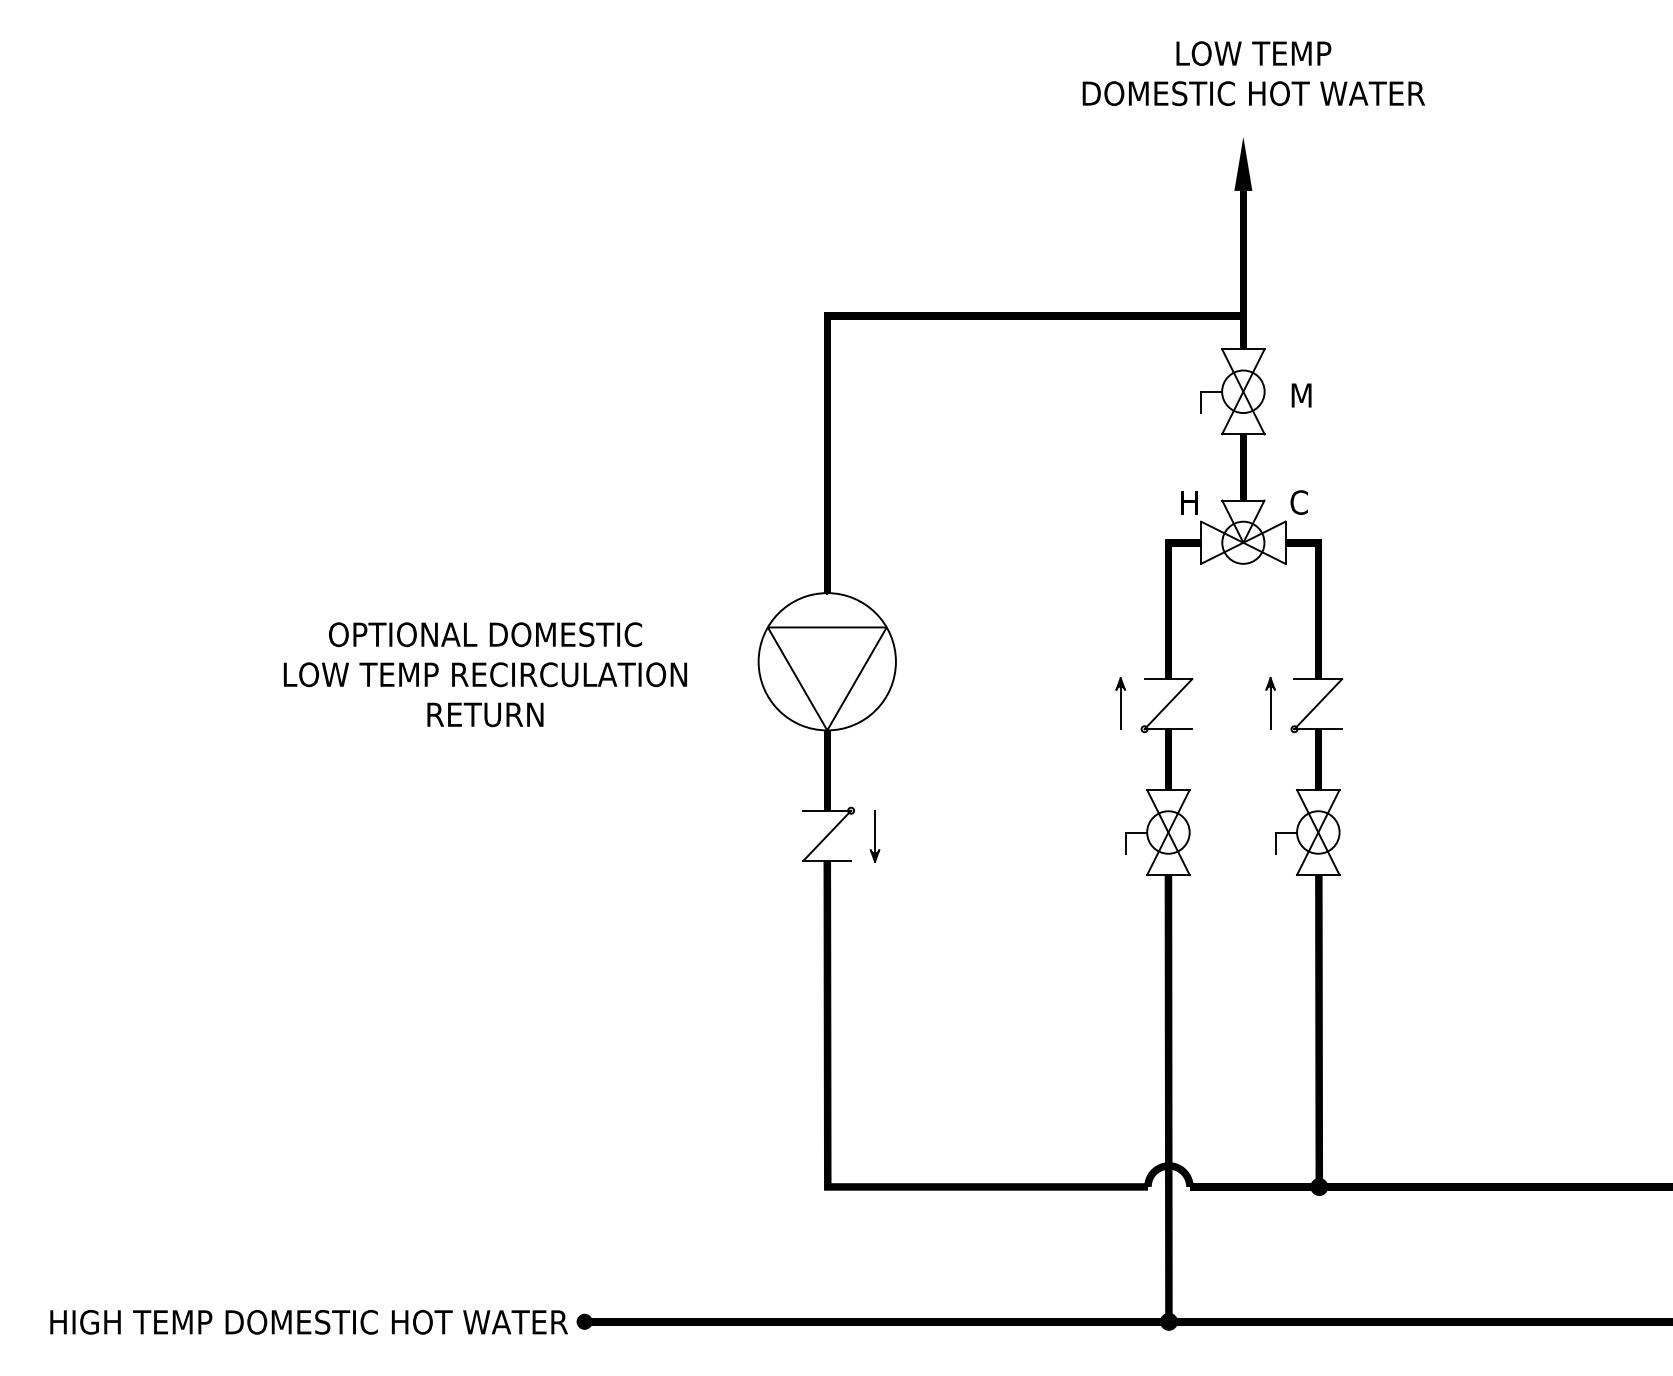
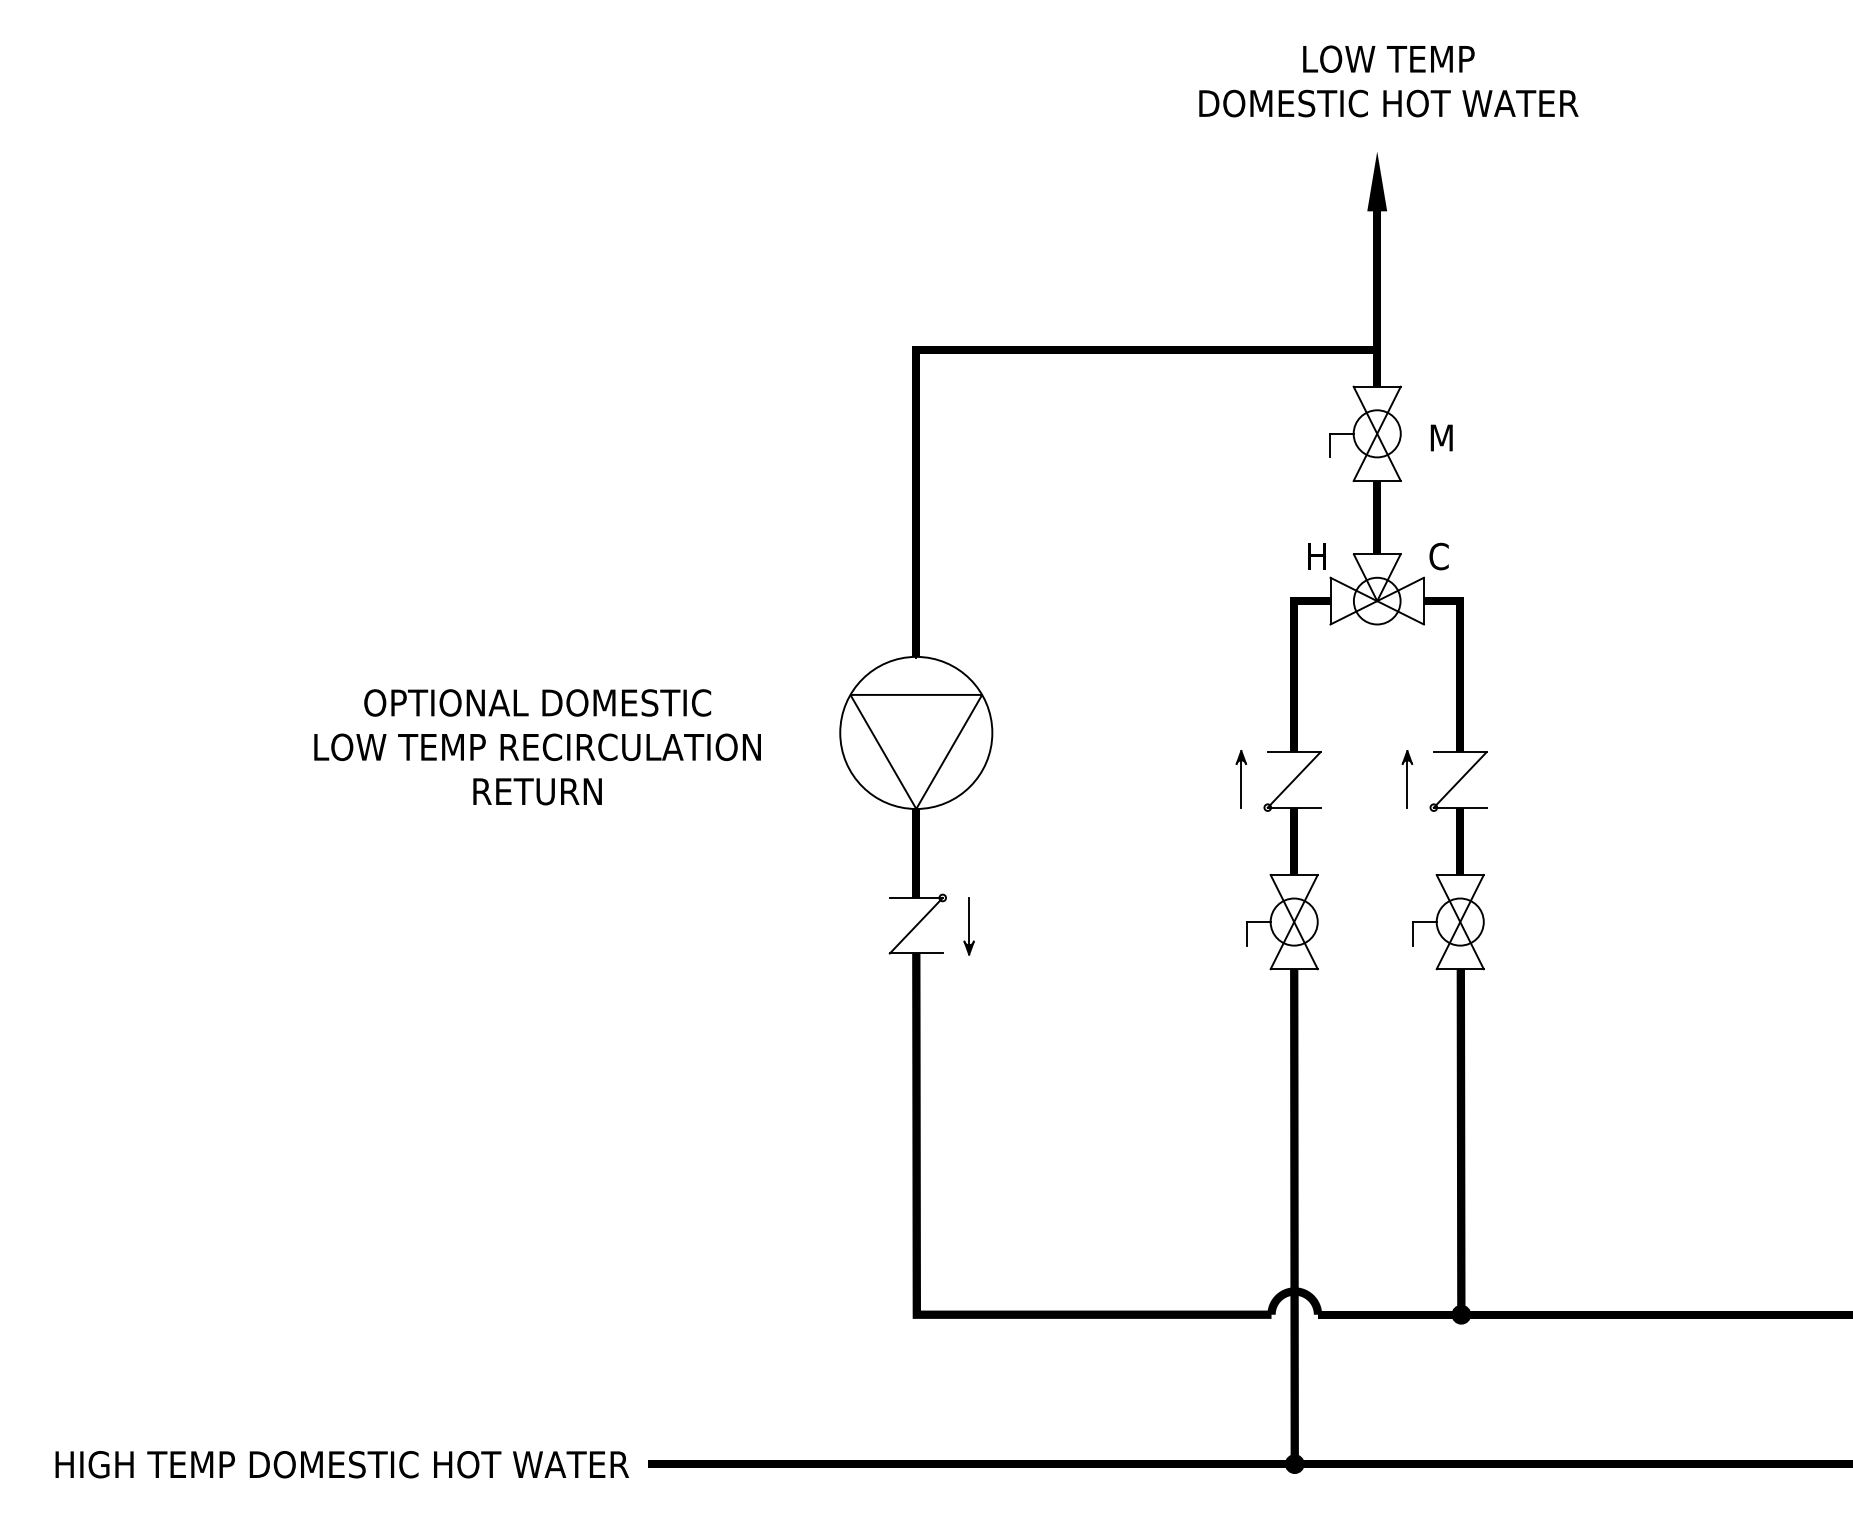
fill: (584, 1322) -> (647, 1464), removed

